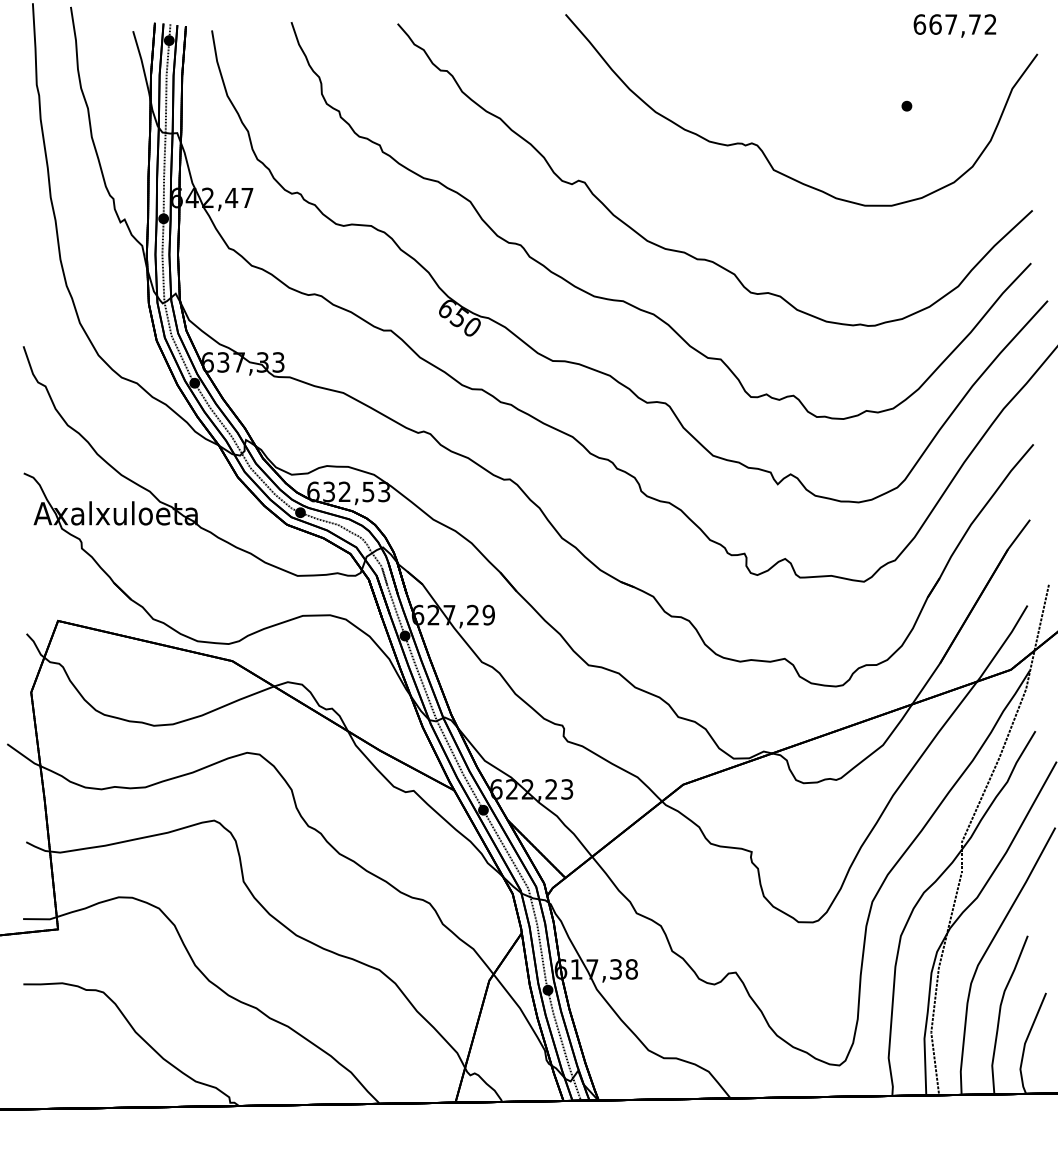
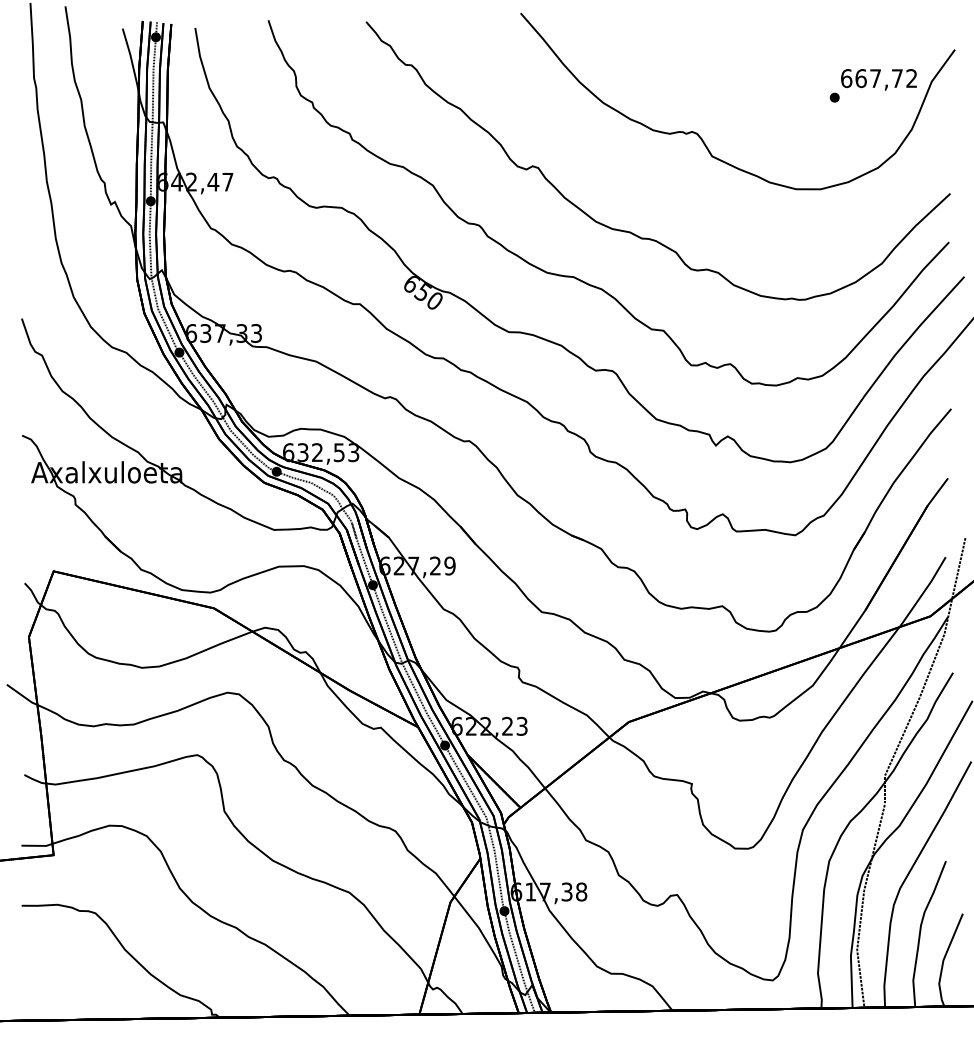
text: (954, 25) -> (878, 79), moved

